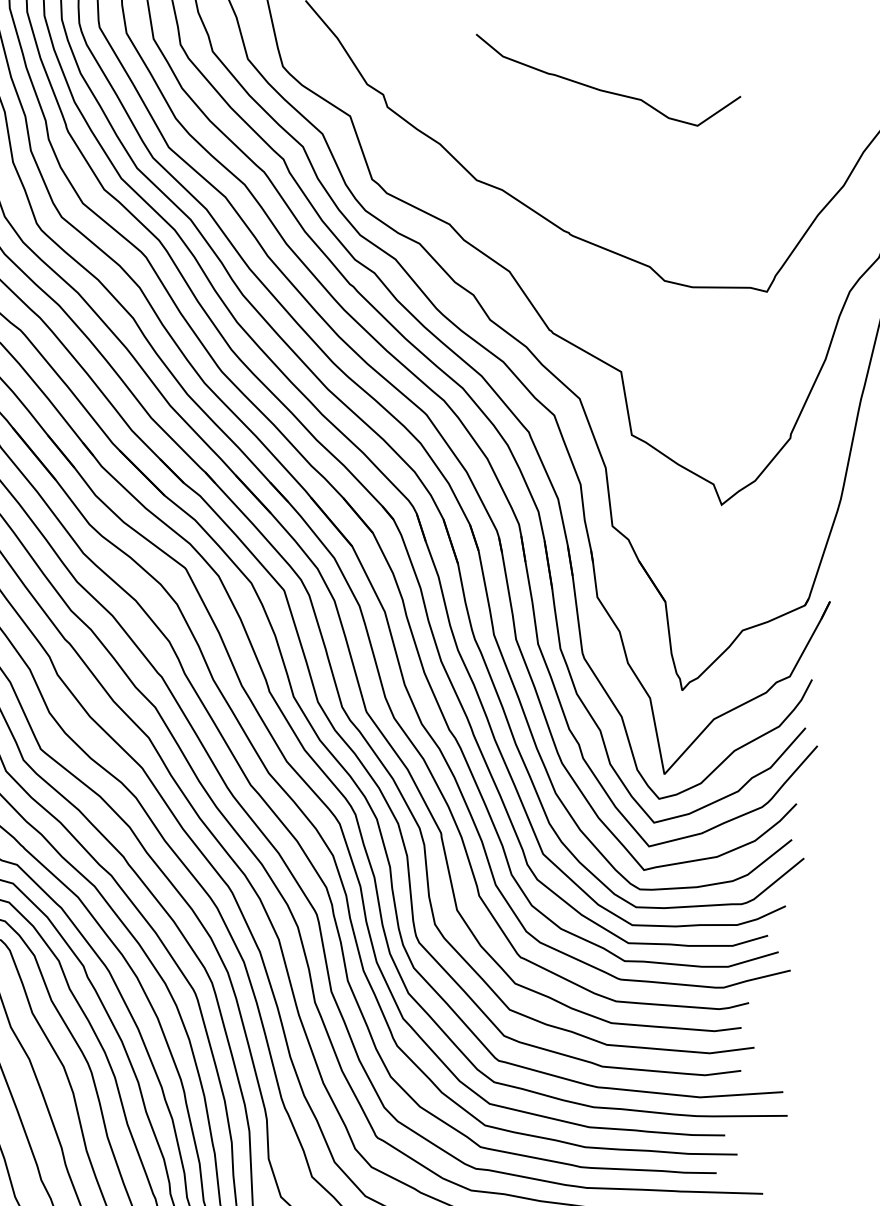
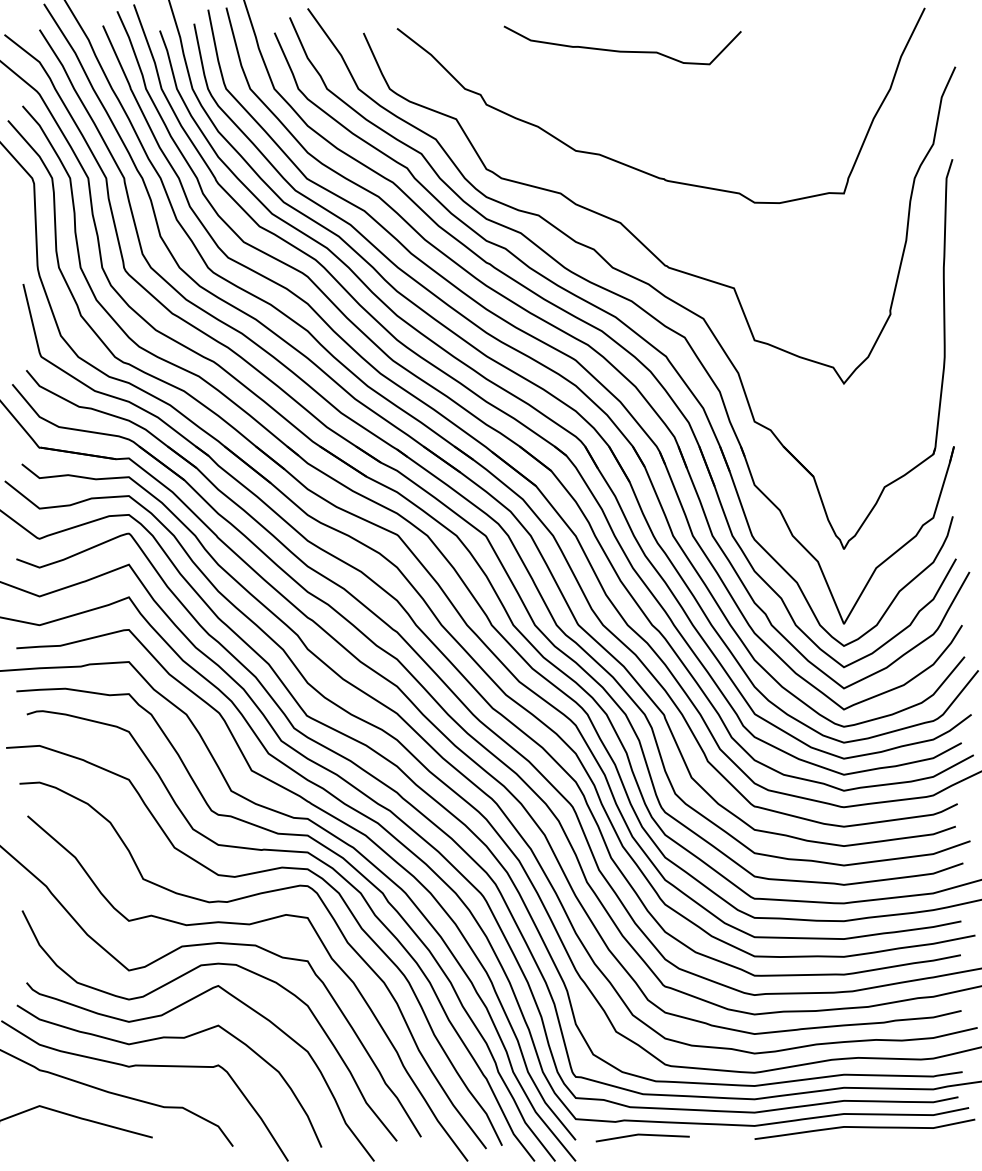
curve: (603, 89) -> (622, 50), moved

